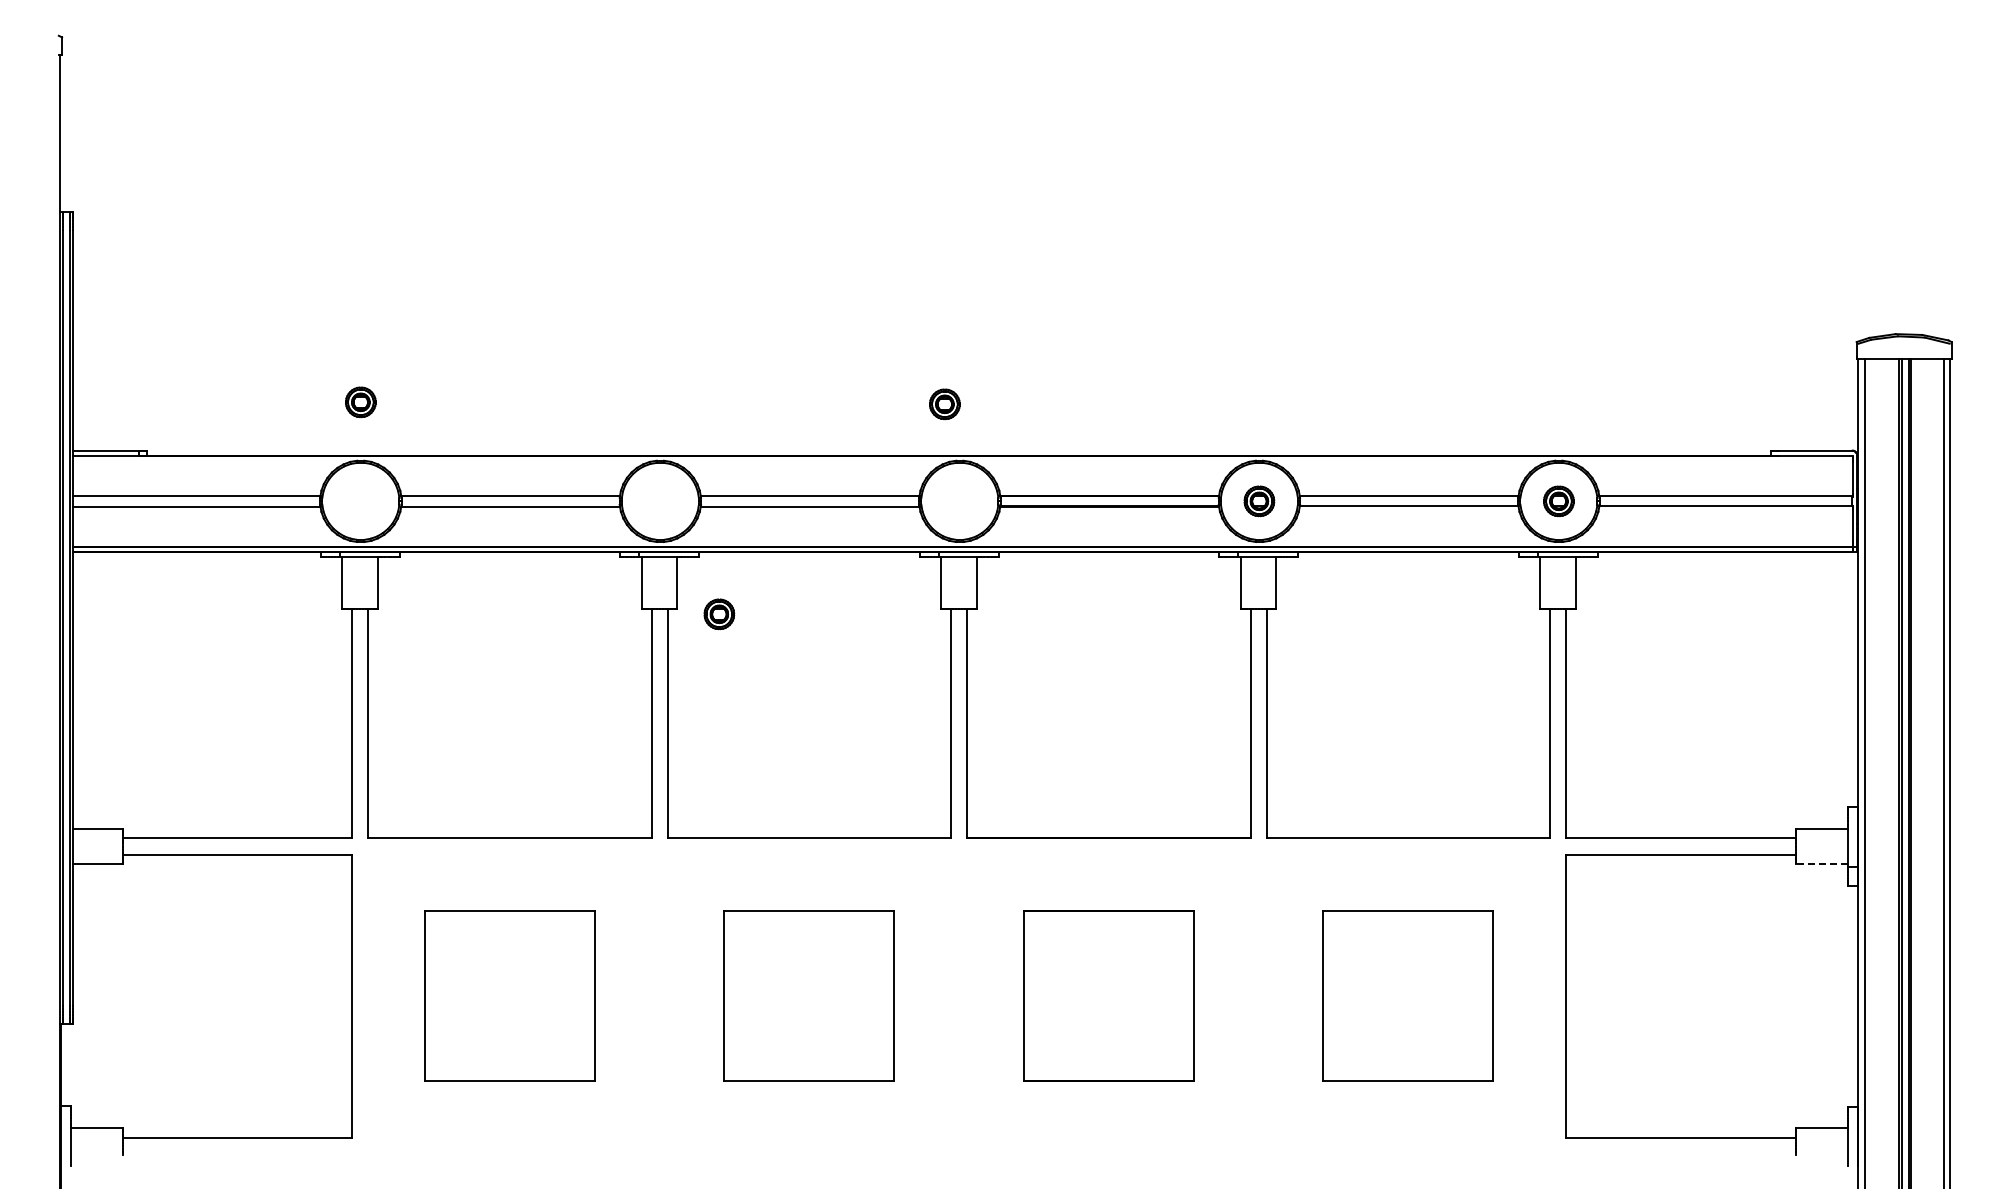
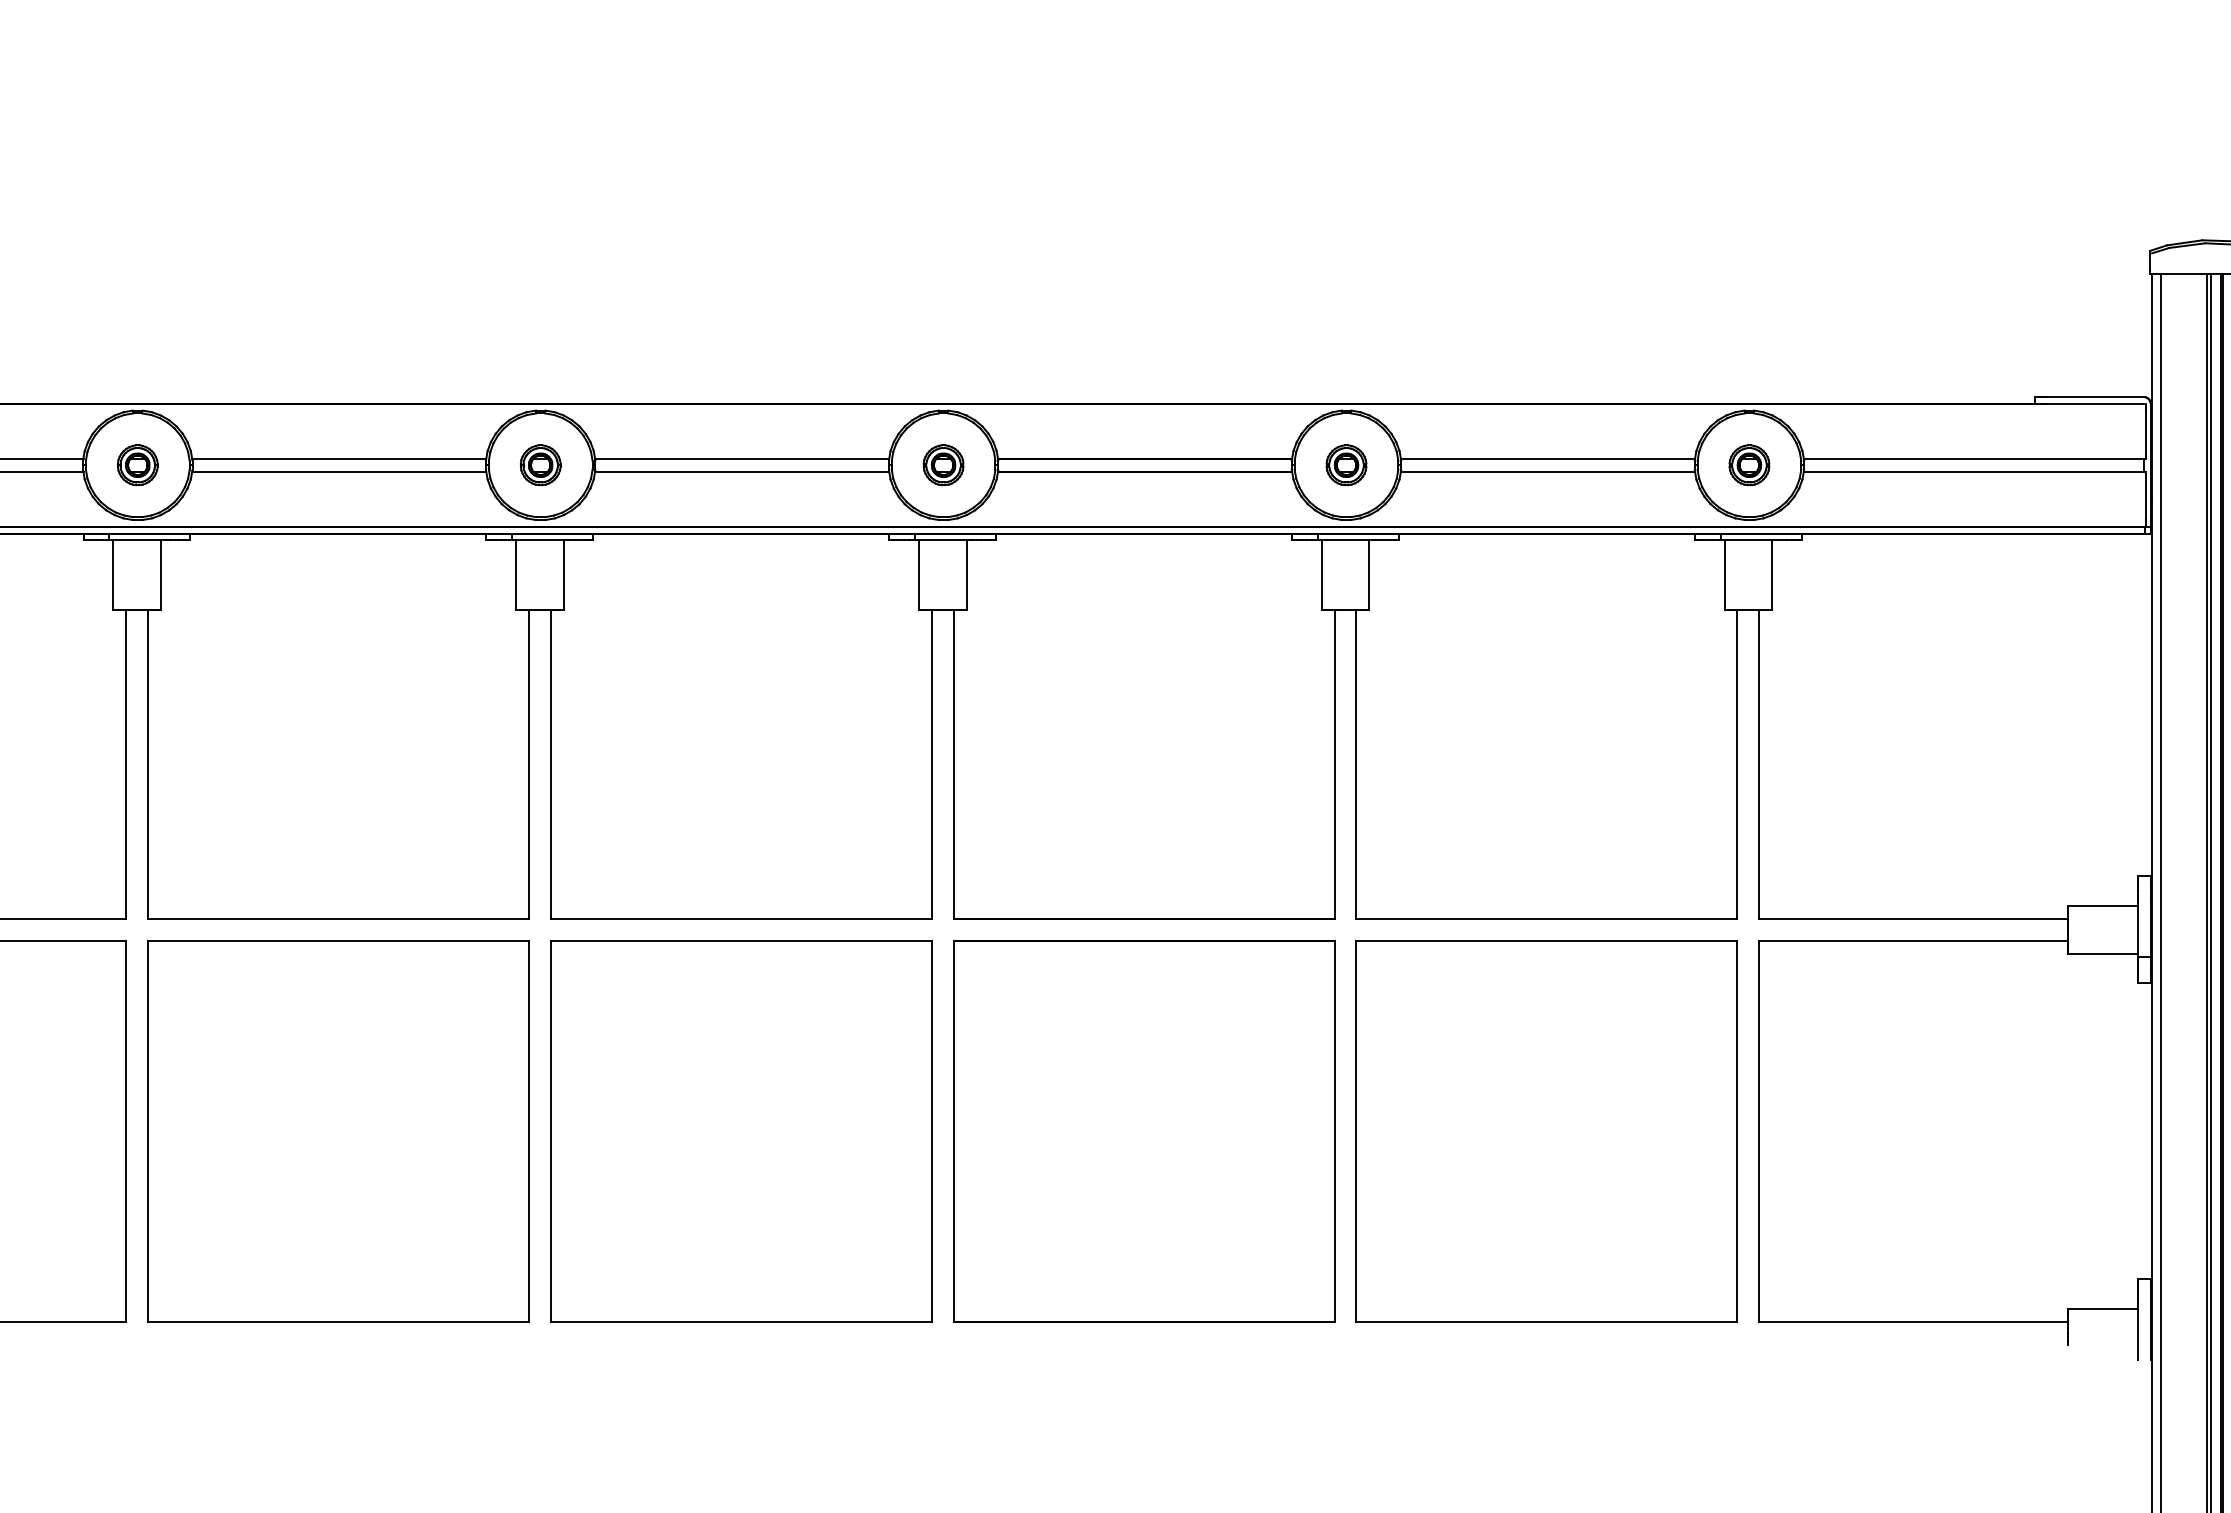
part: (360, 402) -> (137, 465), moved
part: (944, 404) -> (943, 465), moved
part: (719, 614) -> (540, 465), moved
line: (1821, 864) -> (2102, 953), dashed -> solid
part: (509, 996) -> (337, 1131), size x1.67
part: (809, 996) -> (741, 1131), size x1.67
part: (1108, 996) -> (1143, 1131), size x1.67
part: (1408, 996) -> (1547, 1131), size x1.67

